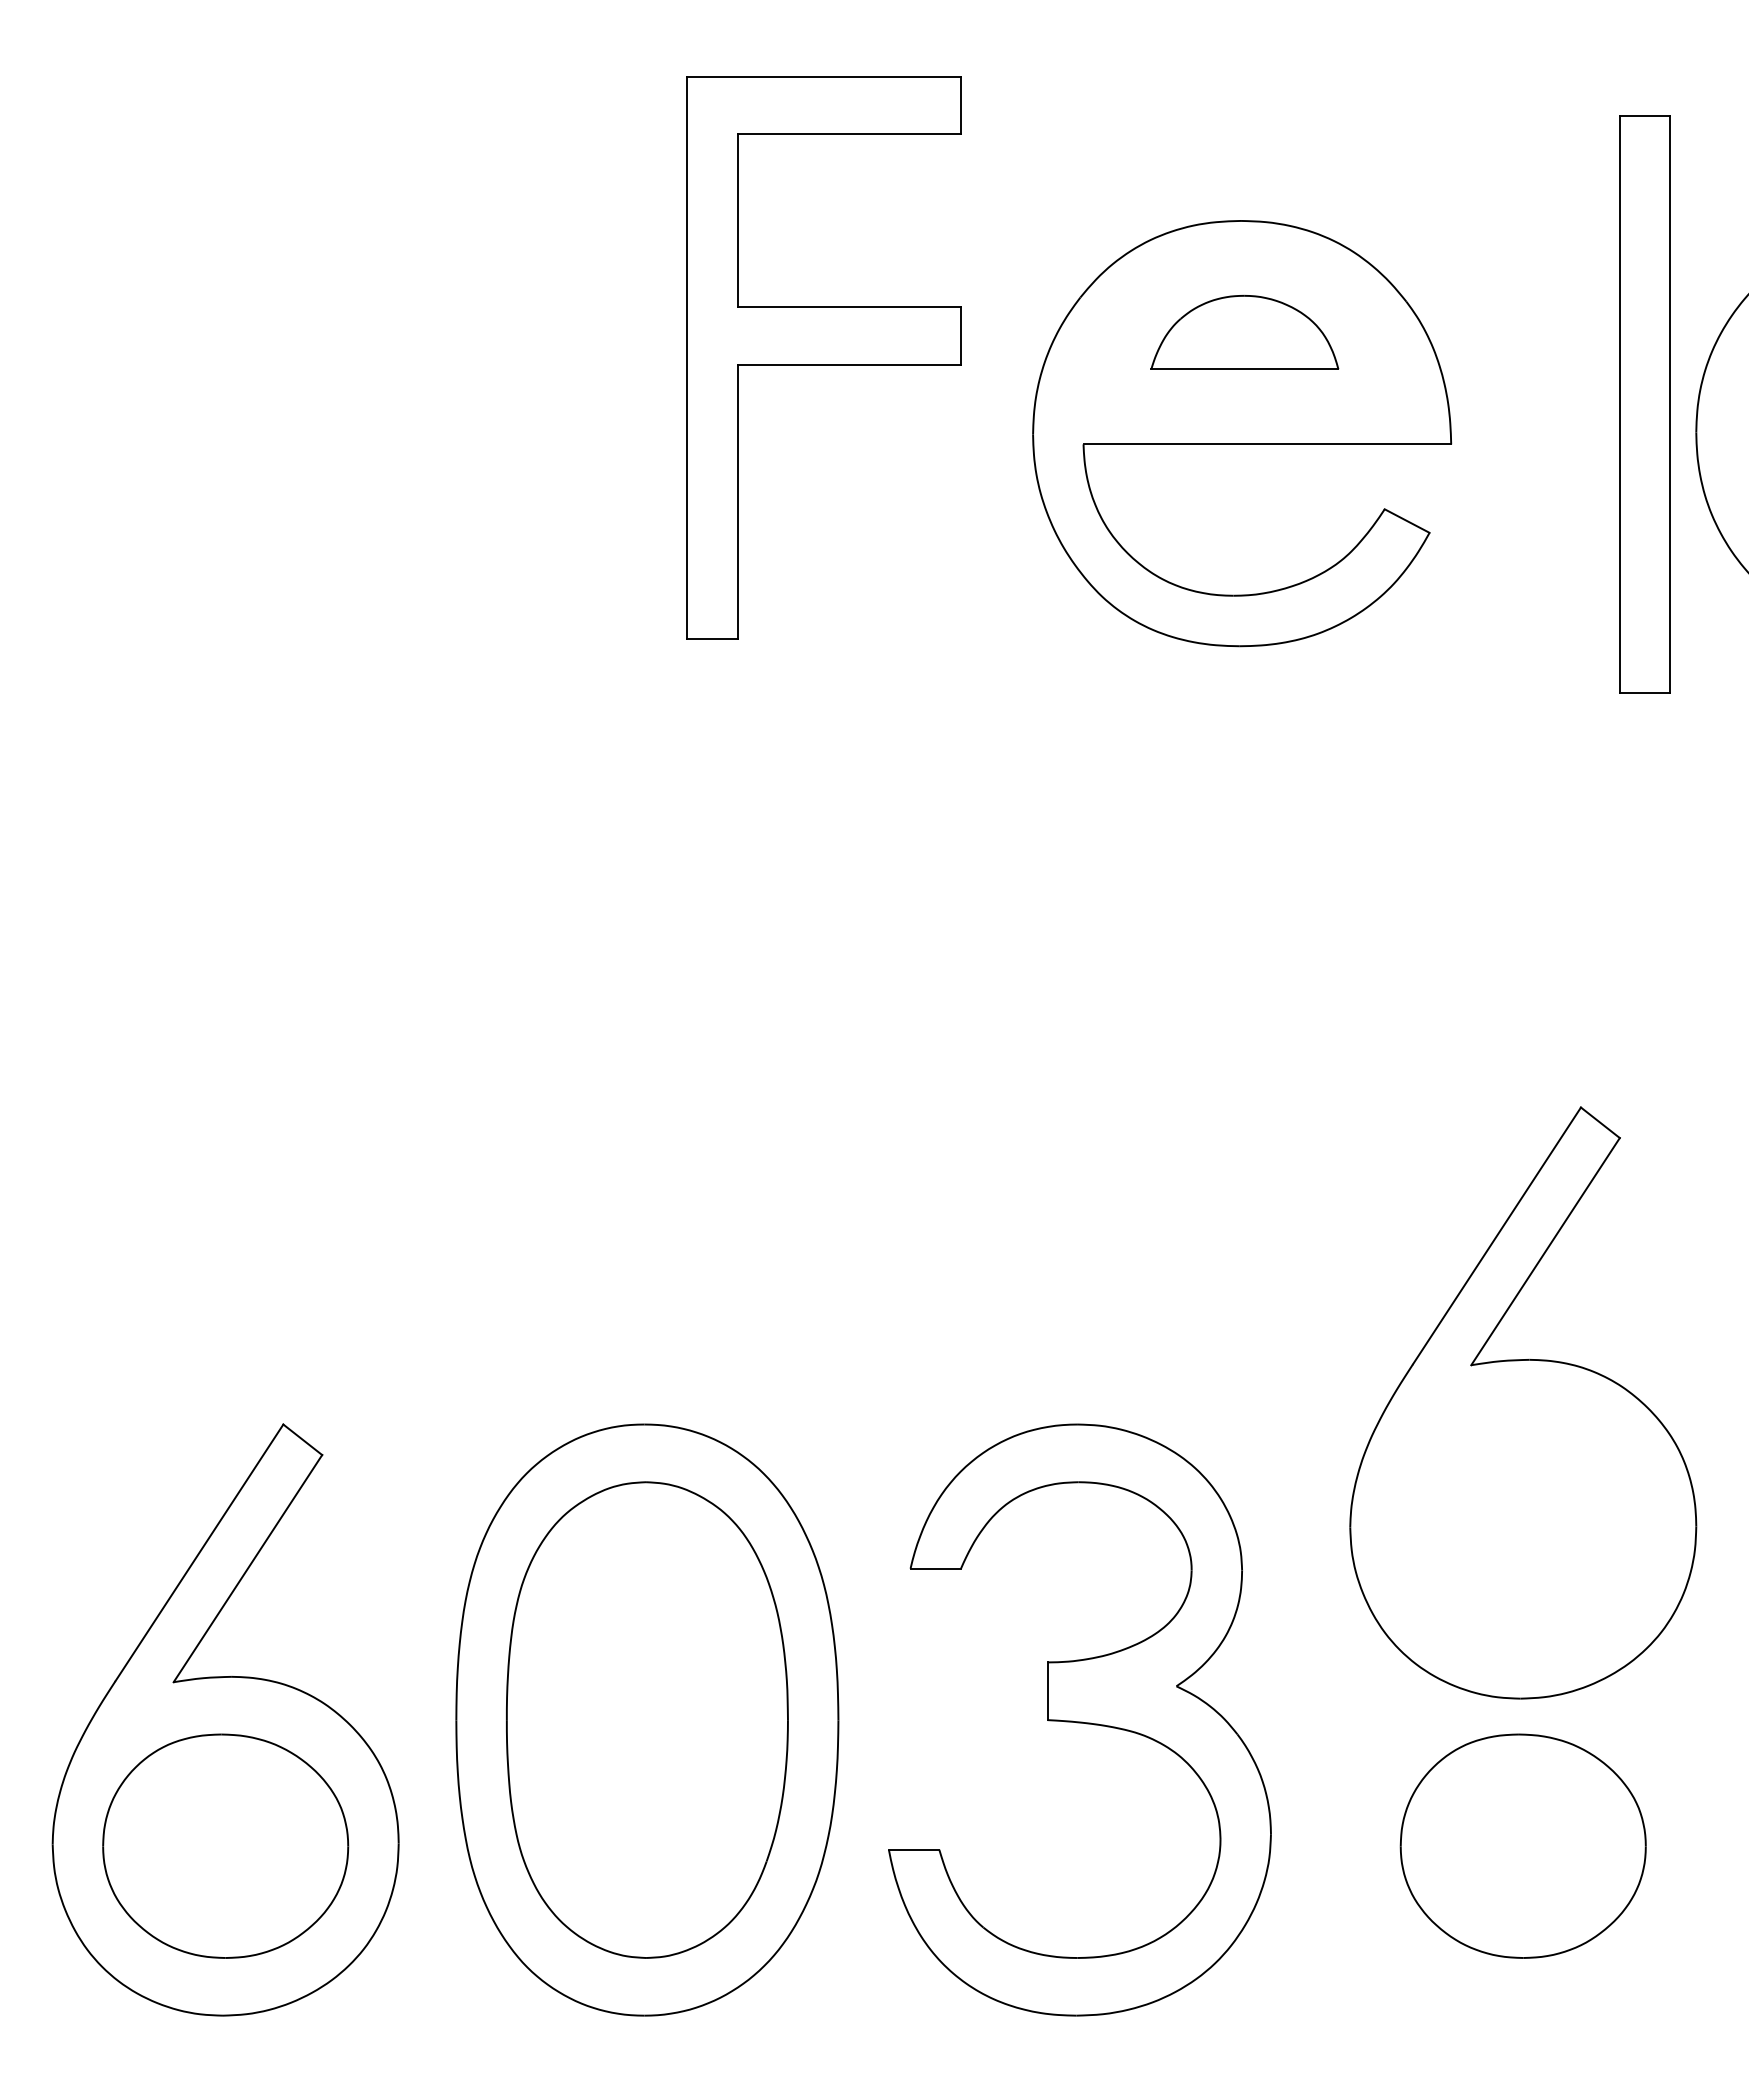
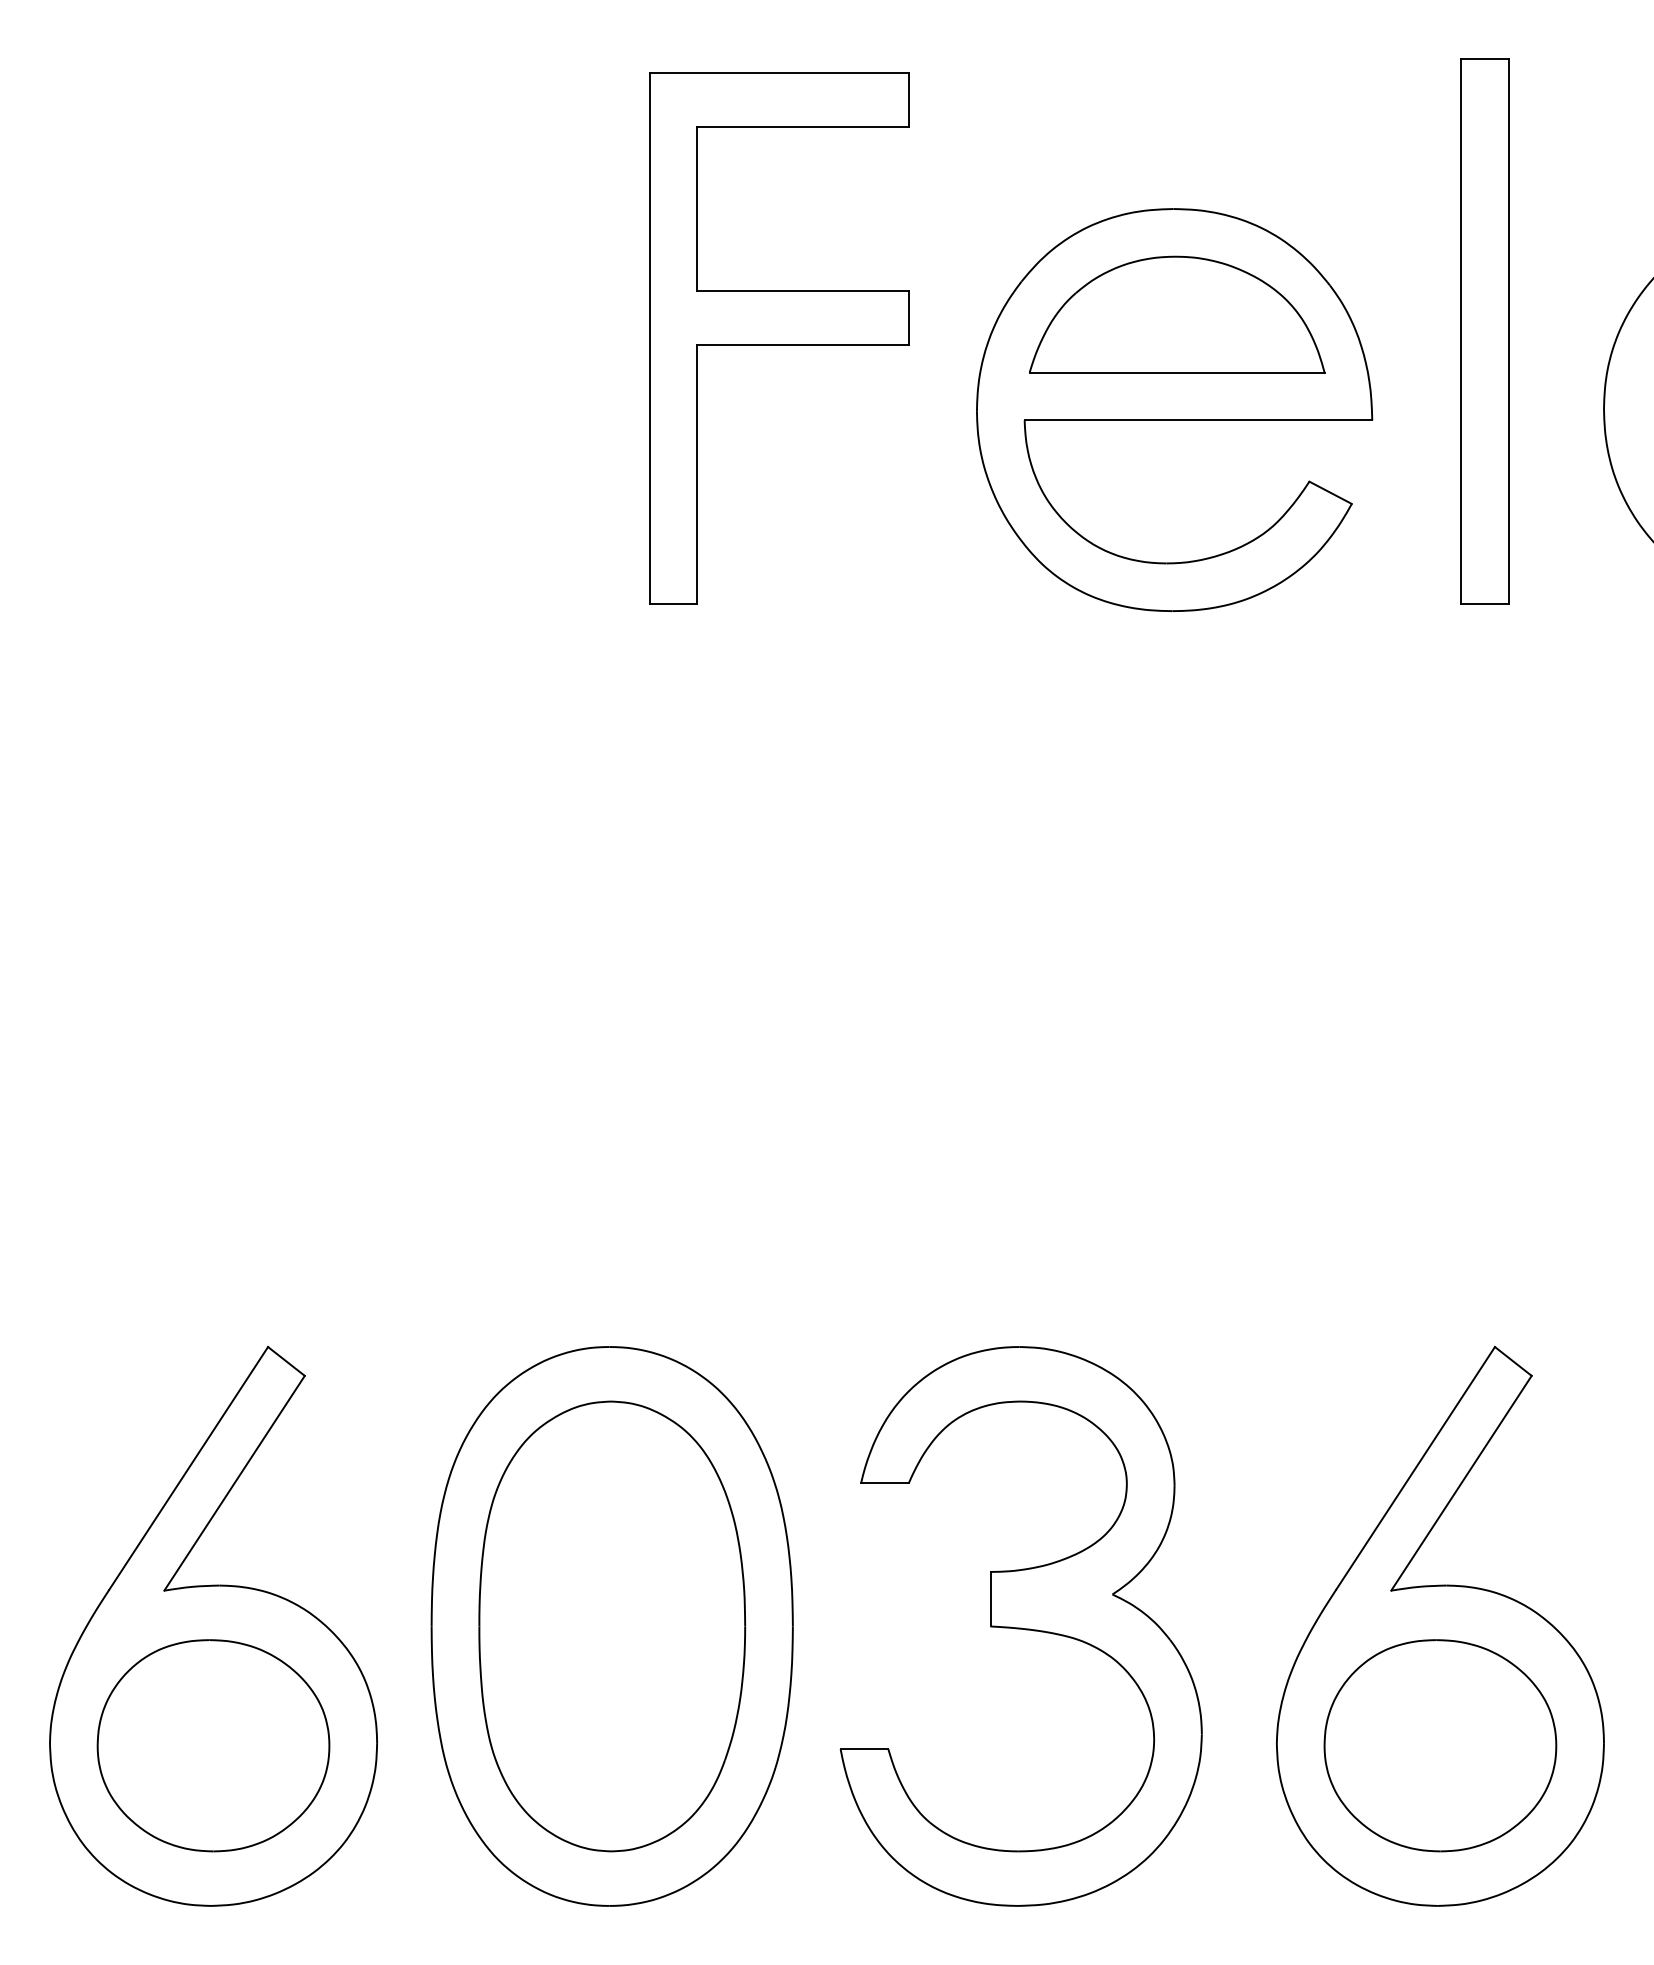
part: (1244, 332) -> (1176, 314), size x1.67
part: (1644, 404) -> (1484, 331), moved
part: (1523, 1402) -> (1440, 1625), moved

